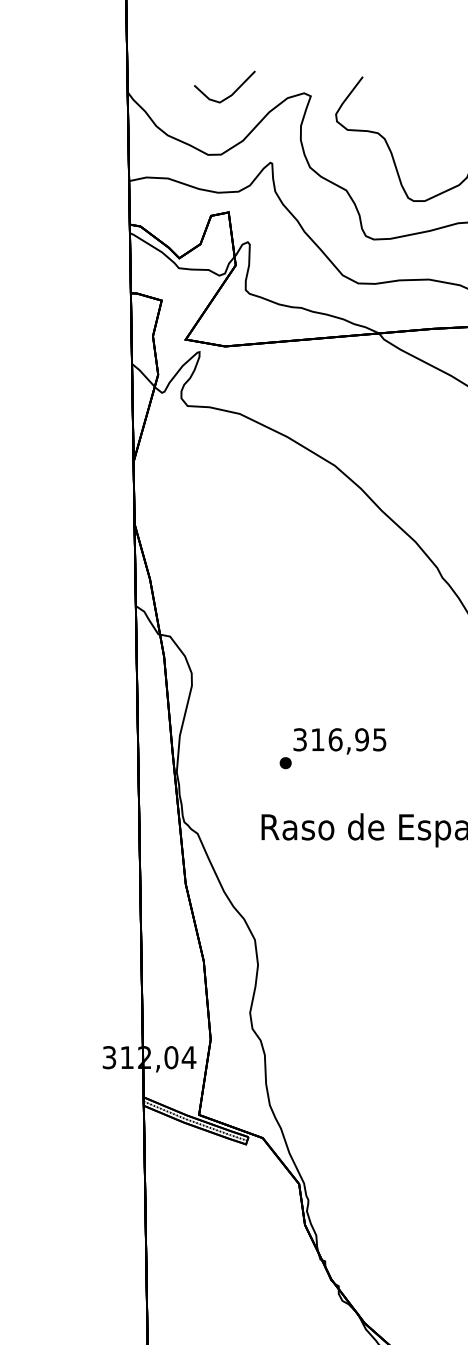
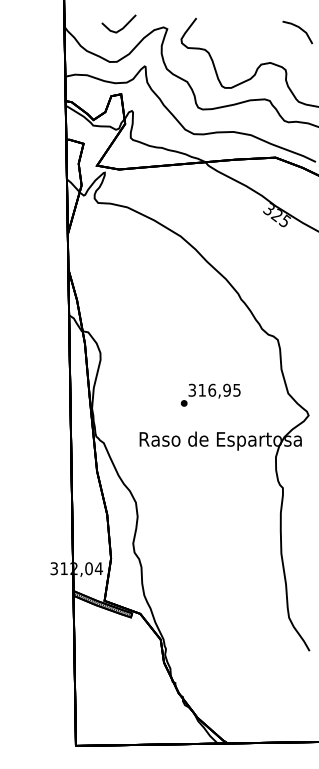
text: (332, 747) -> (210, 394), moved

